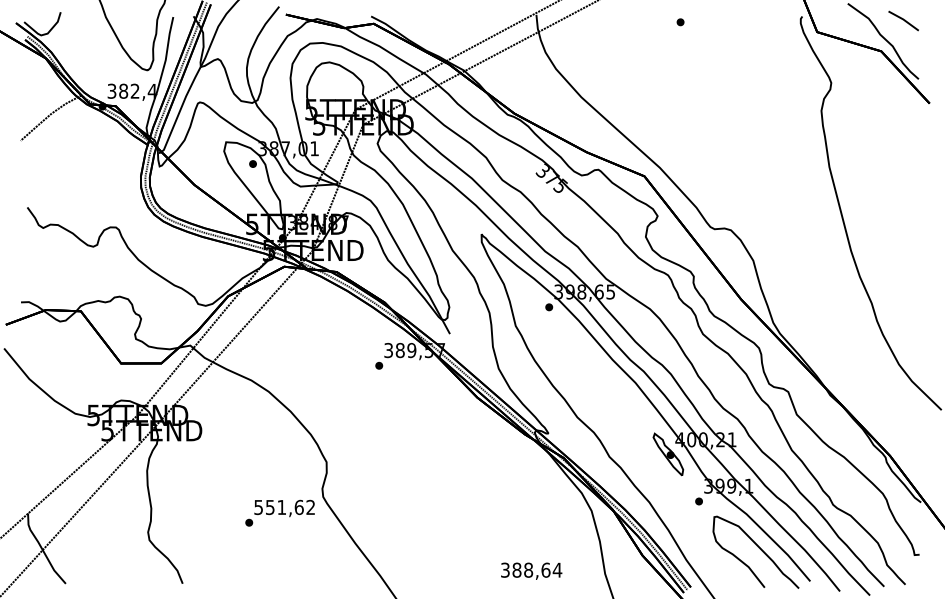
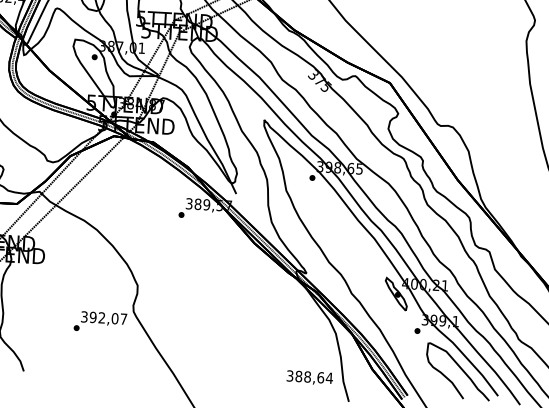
text: (284, 506) -> (104, 317), 551,62 -> 392,07
text: (531, 570) -> (309, 377), moved

